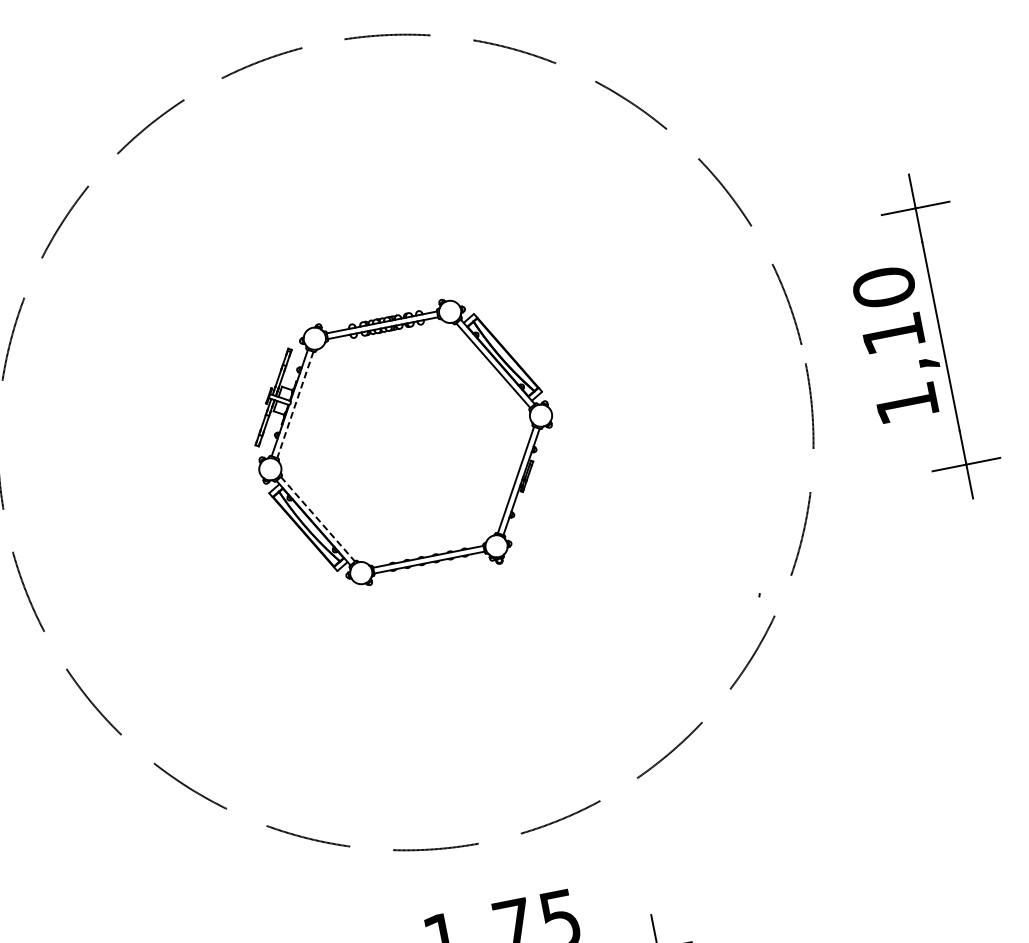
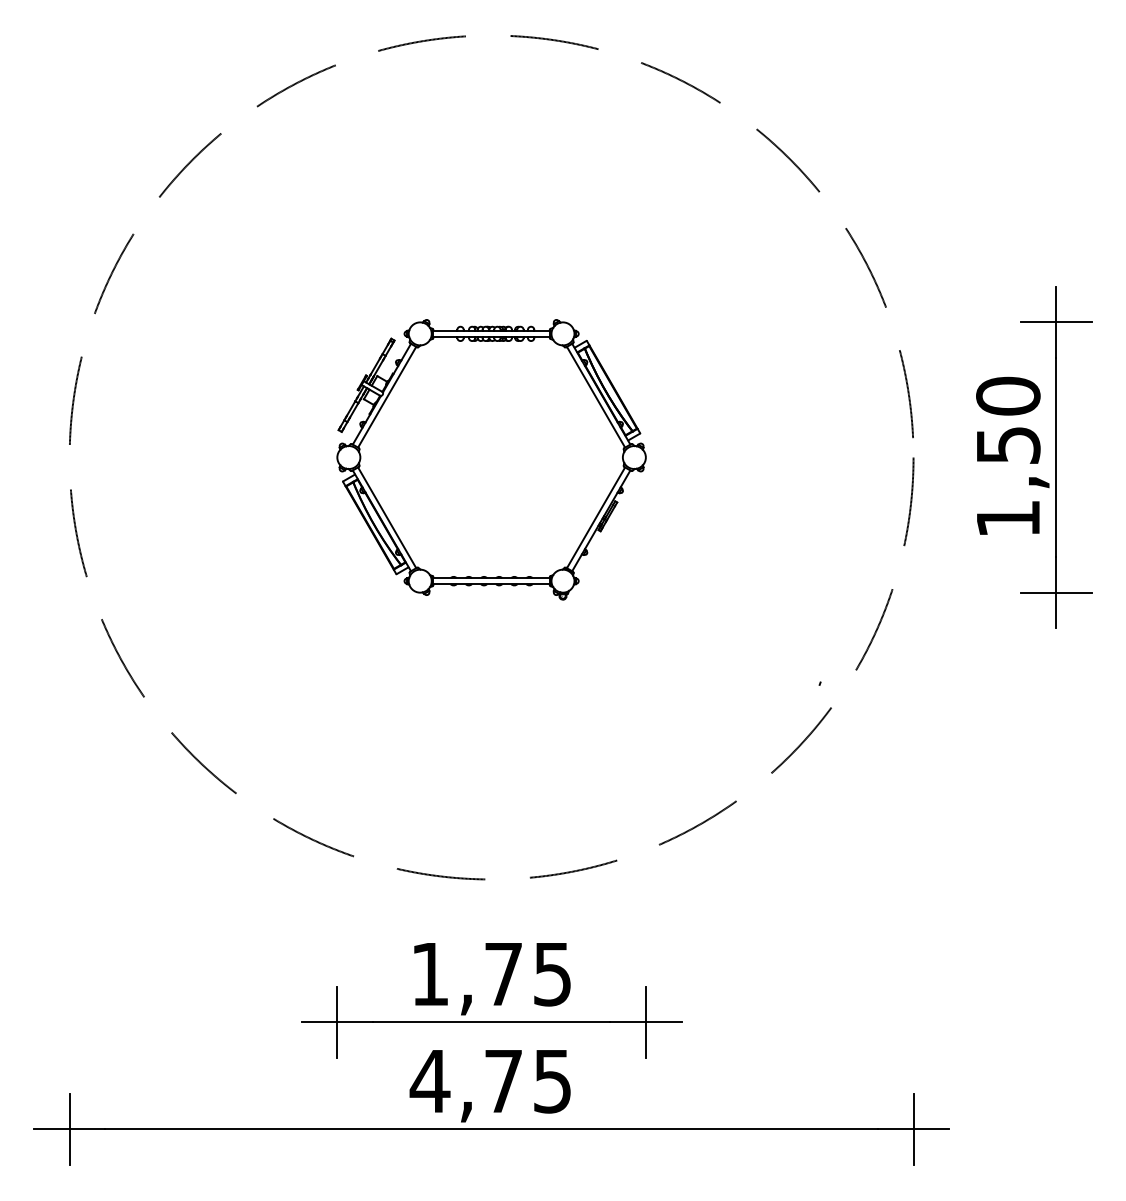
text: (893, 334) -> (1008, 445), 1,10 -> 1,50
line: (294, 405) -> (386, 397), dashed -> solid
line: (318, 519) -> (387, 518), dashed -> solid

